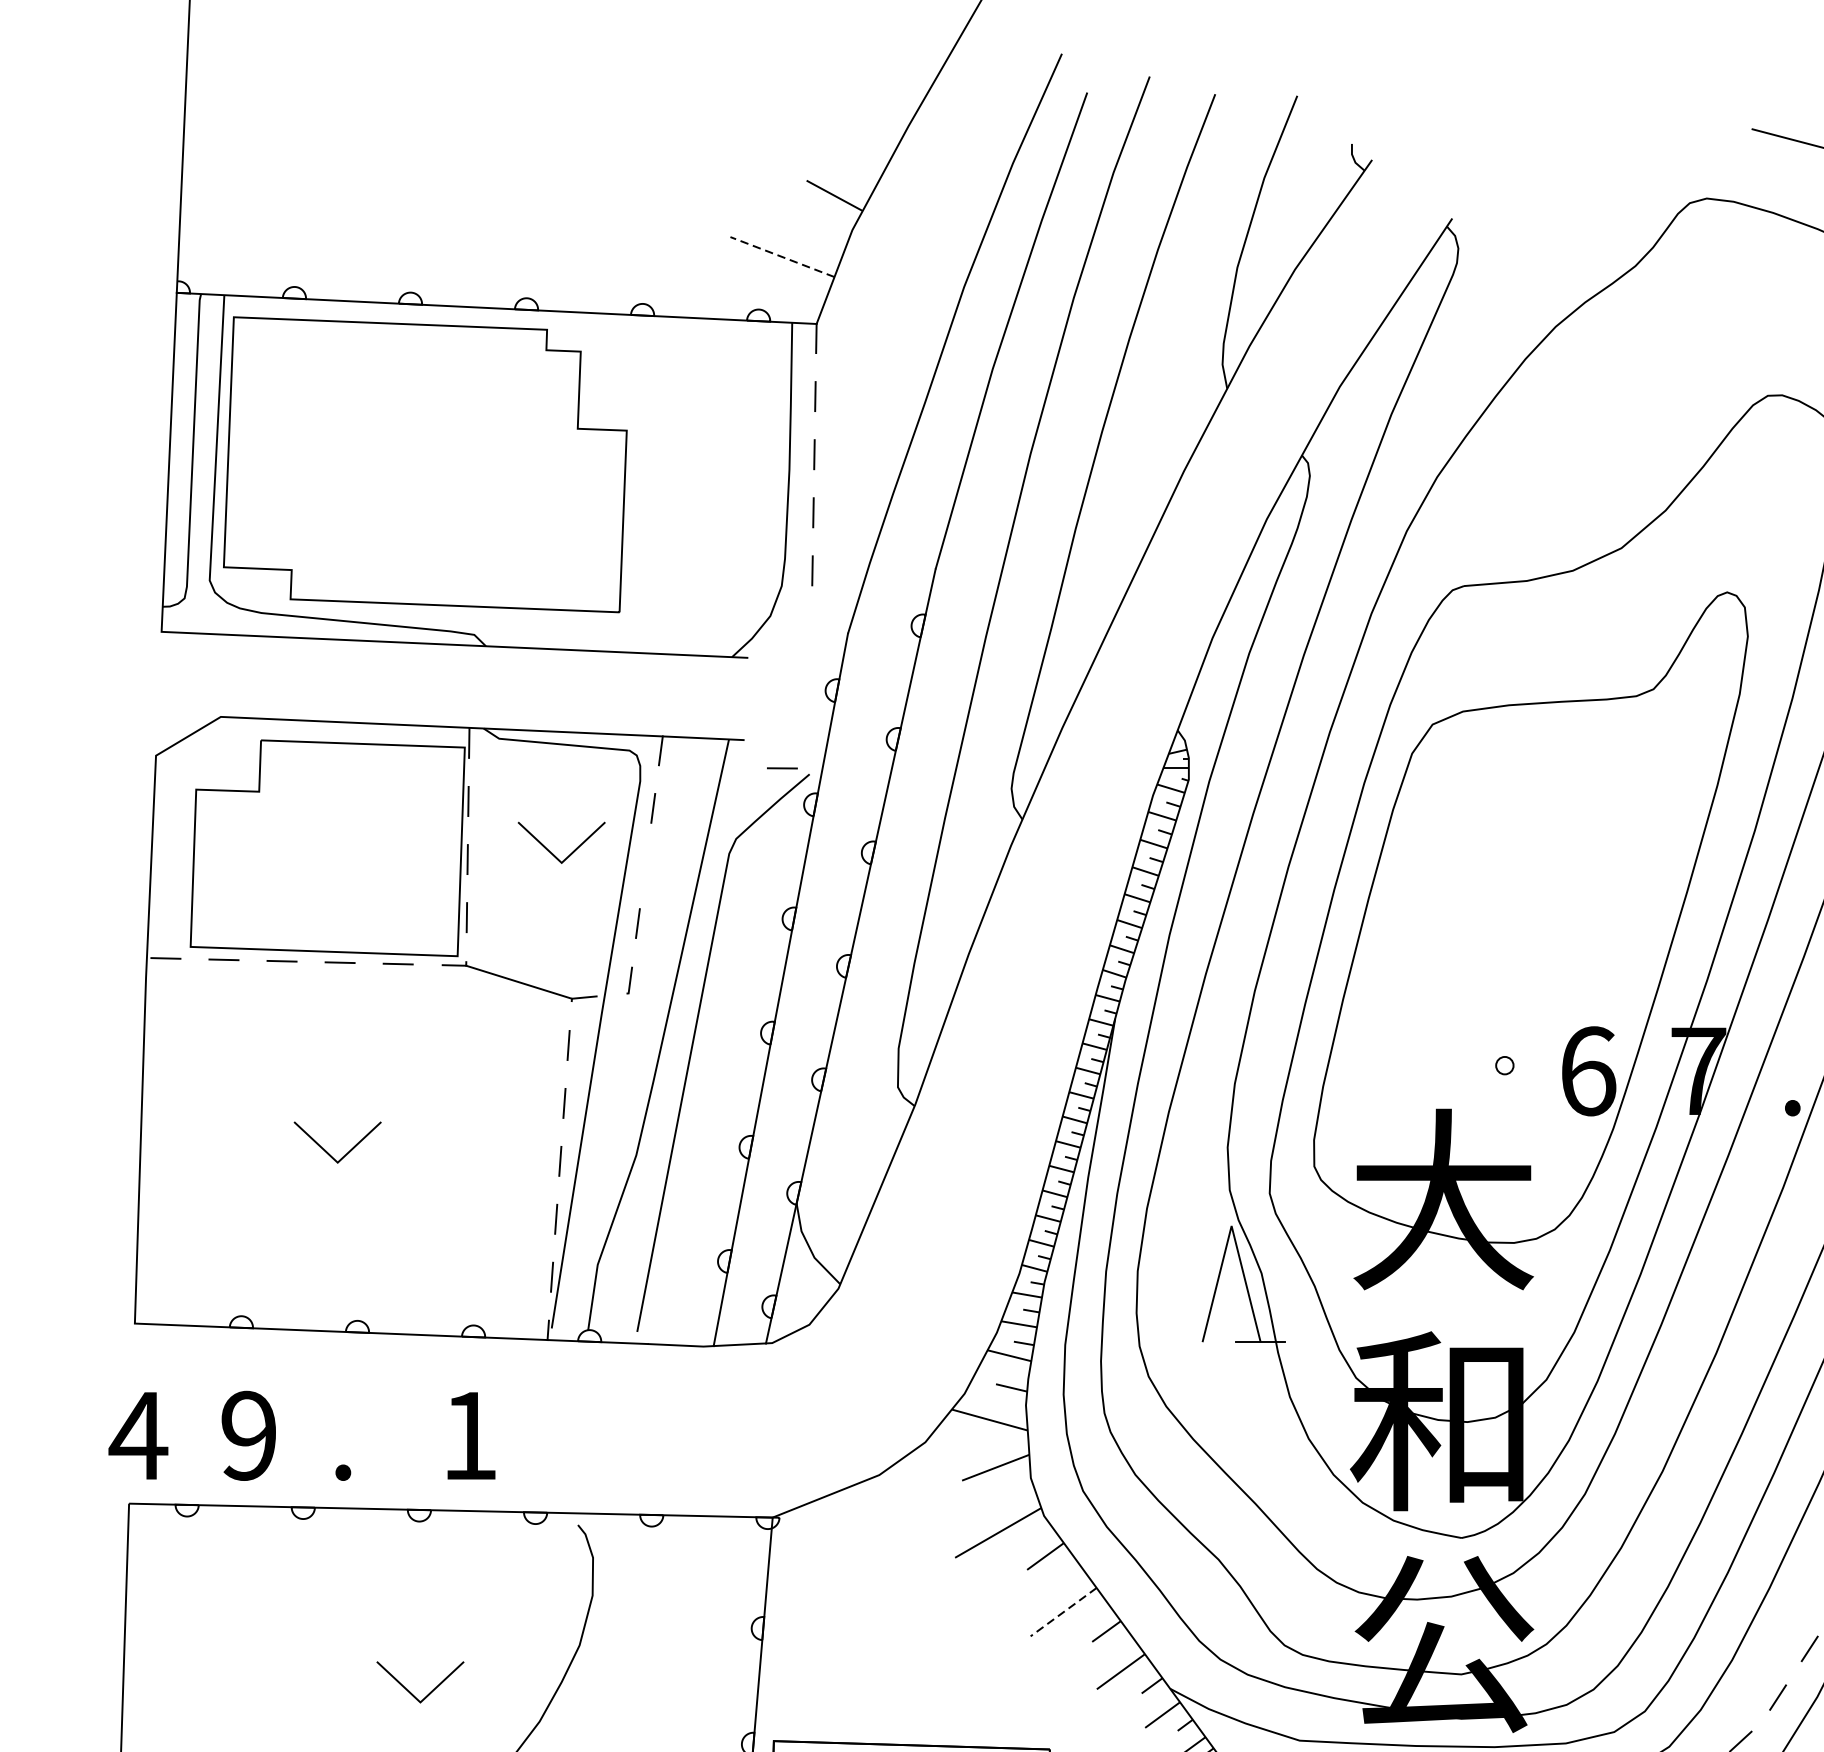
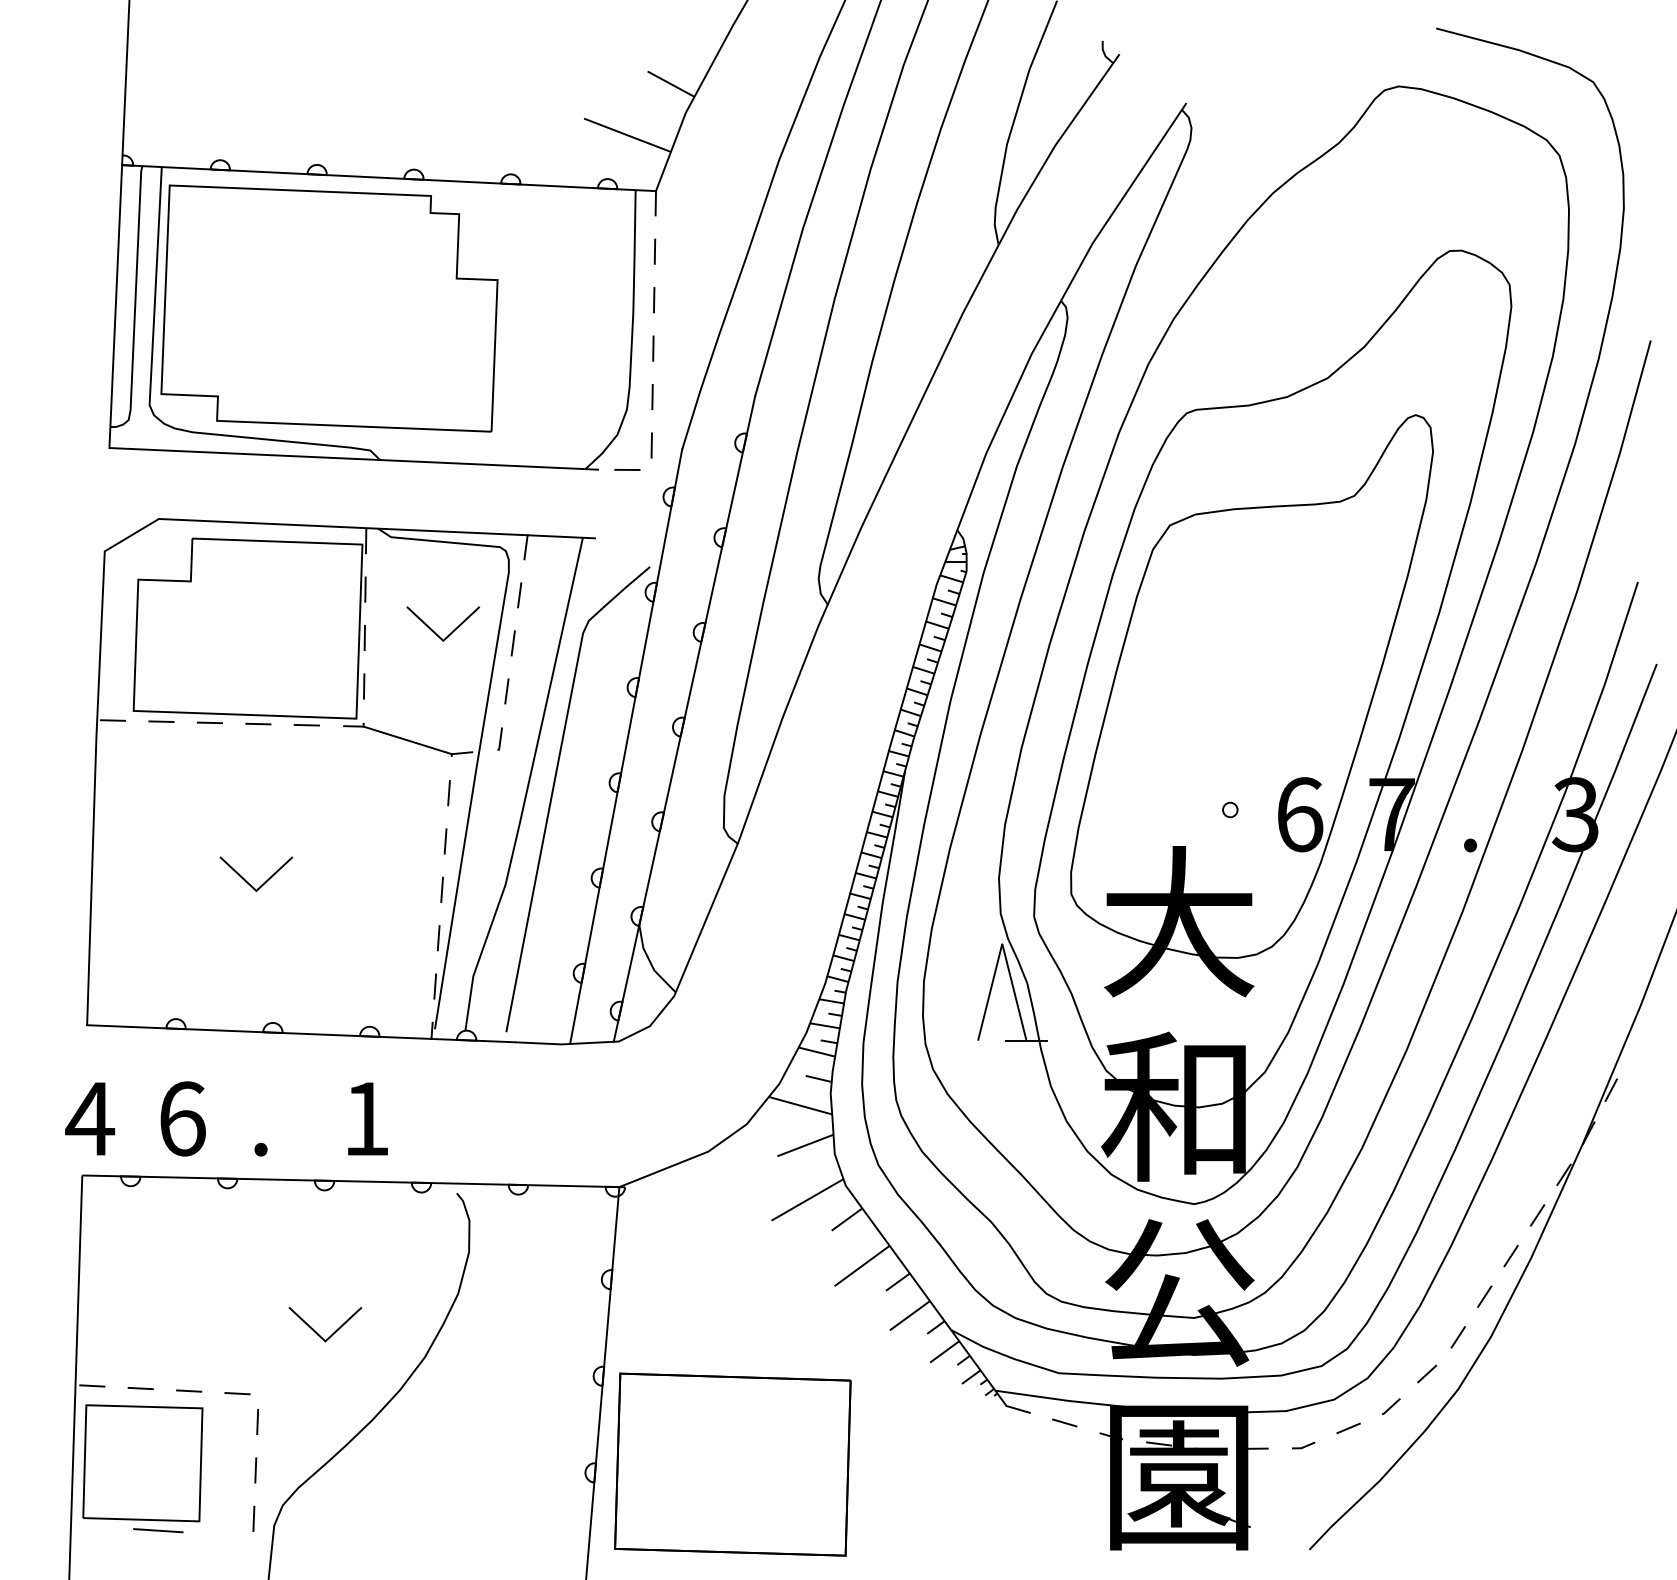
line: (782, 257) -> (627, 135), dashed -> solid
line: (811, 628) -> (651, 445), added
line: (782, 767) -> (627, 469), moved
line: (644, 866) -> (512, 643), added
text: (249, 1435) -> (182, 1118), 9 -> 6
line: (1062, 1612) -> (861, 1266), dashed -> solid

